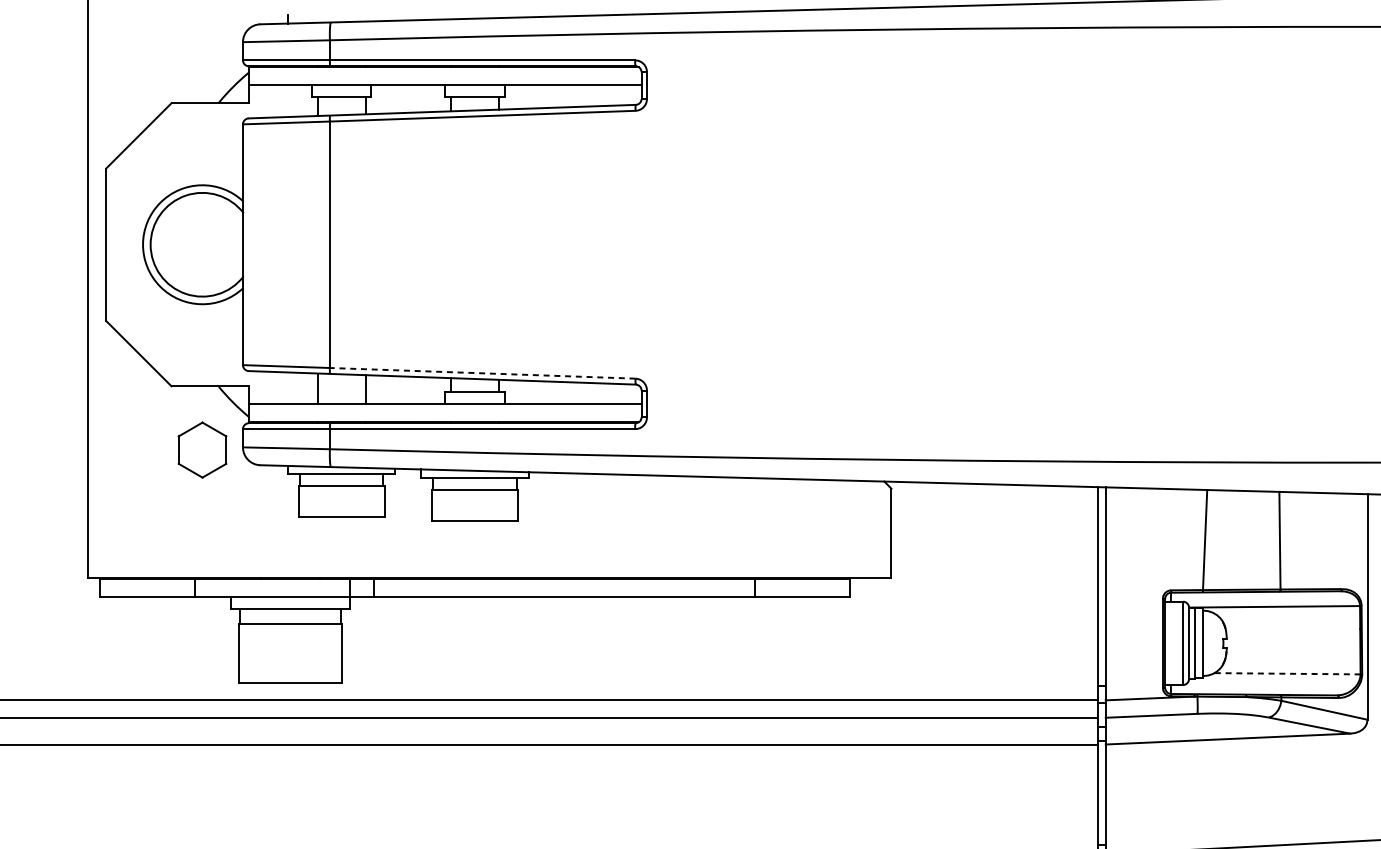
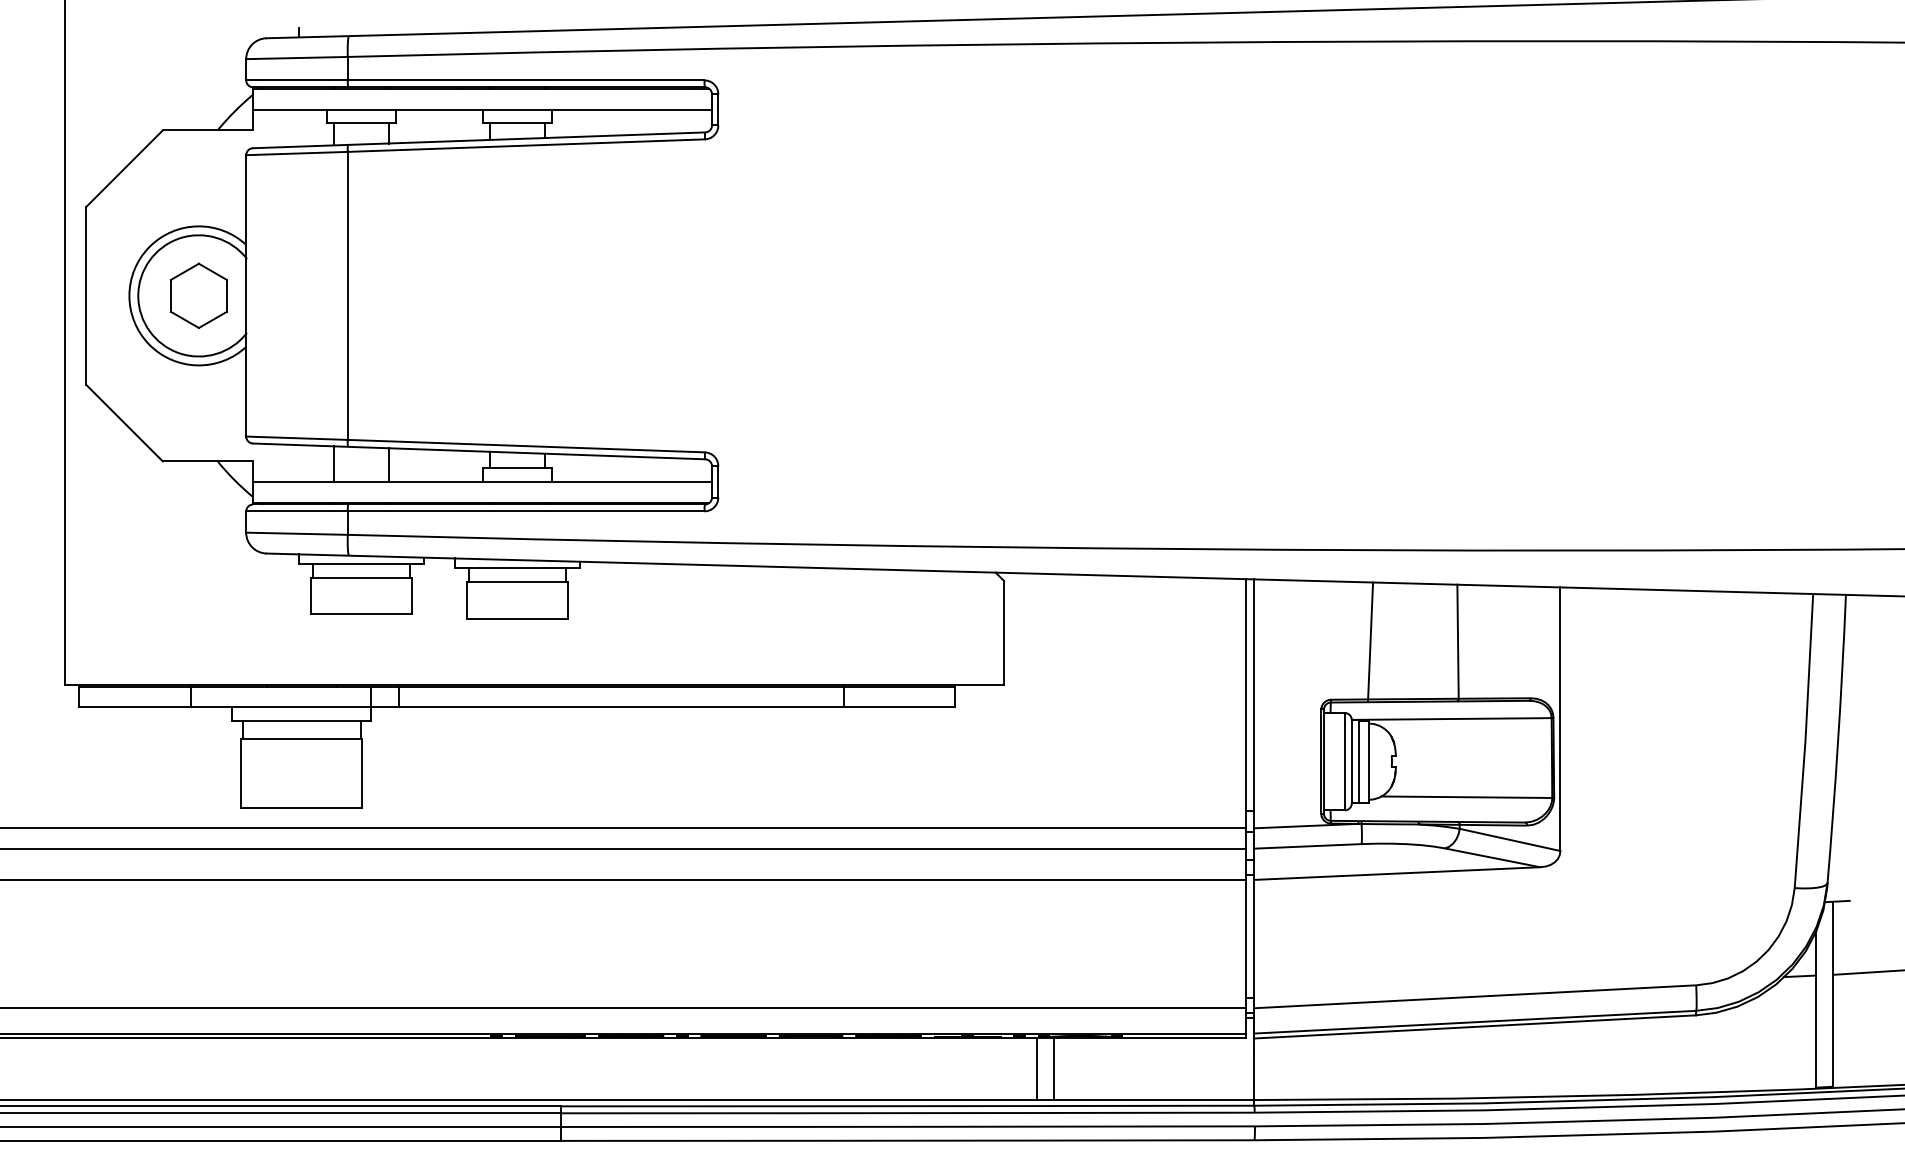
line: (482, 373) -> (526, 446), dashed -> solid
part: (202, 449) -> (198, 295), moved
line: (1287, 673) -> (1466, 797), dashed -> solid

